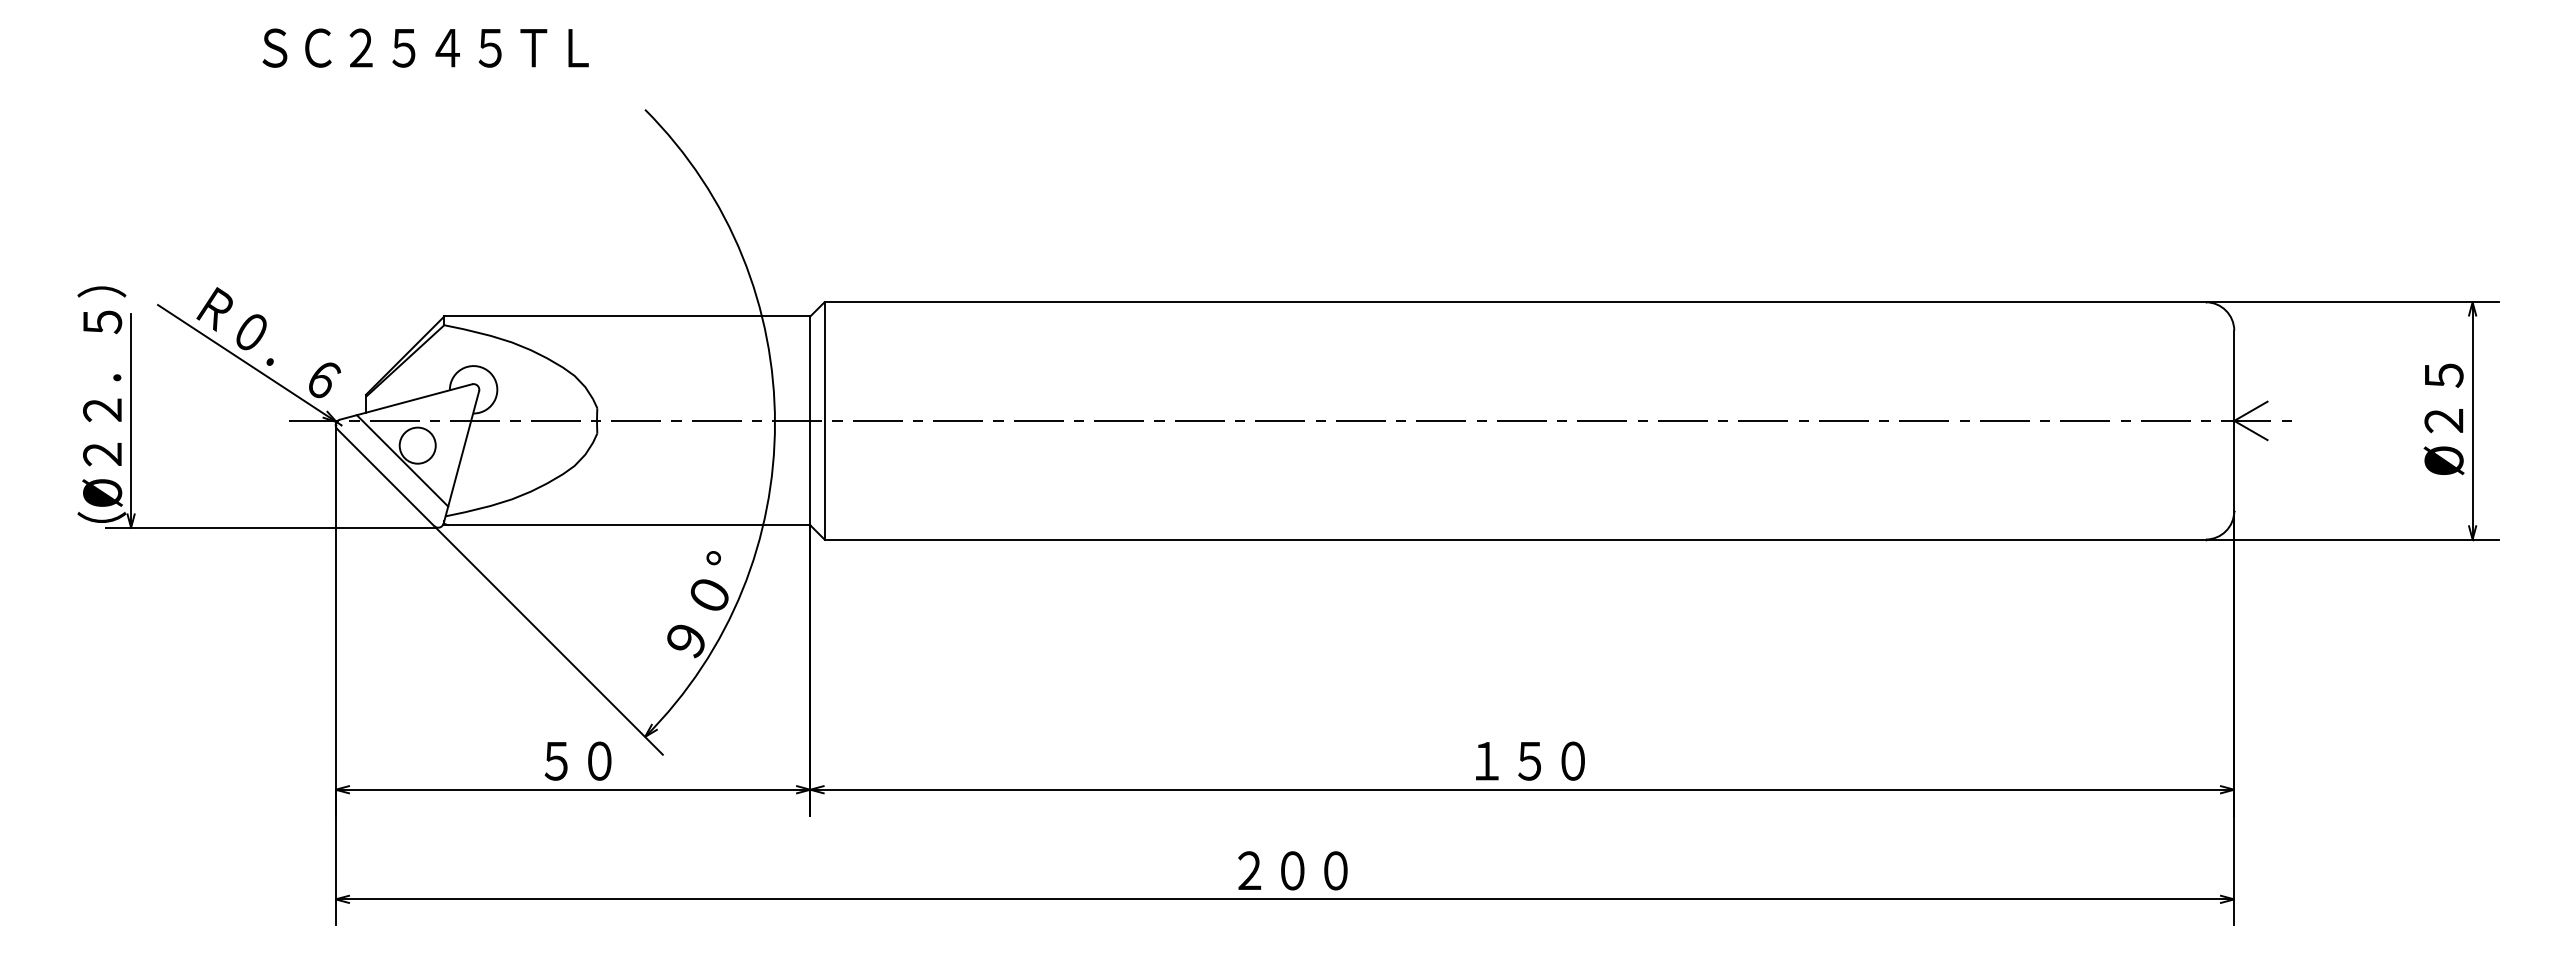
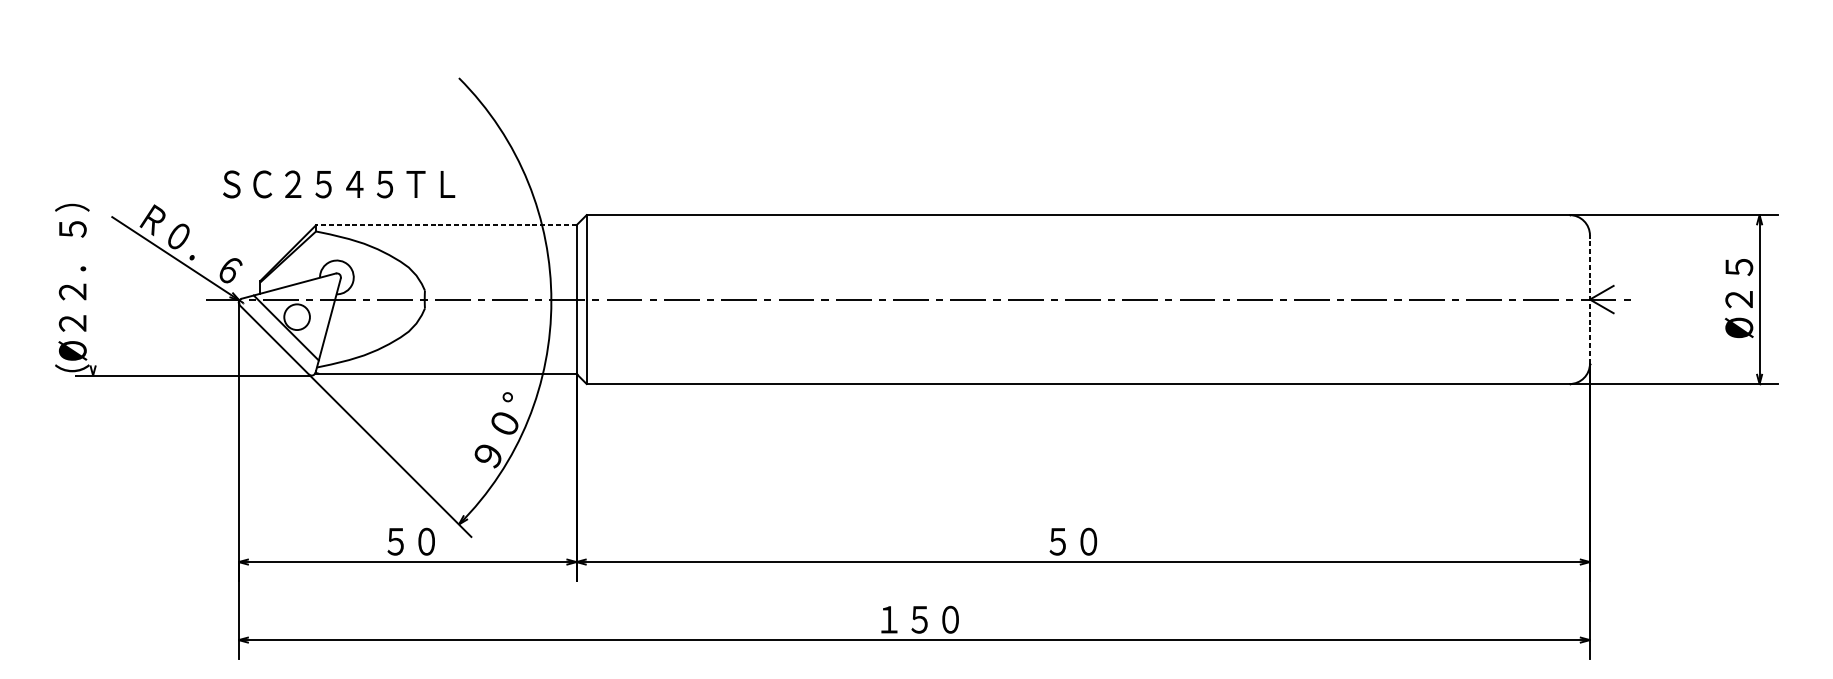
text: (425, 47) -> (338, 183), moved
line: (626, 316) -> (445, 225), solid -> dashed
line: (131, 420) -> (93, 299), removed
line: (2234, 420) -> (1590, 299), solid -> dashed
text: (1529, 760) -> (1088, 541), １５０ -> ５０
text: (1271, 870) -> (904, 619), ２００ -> １５０

